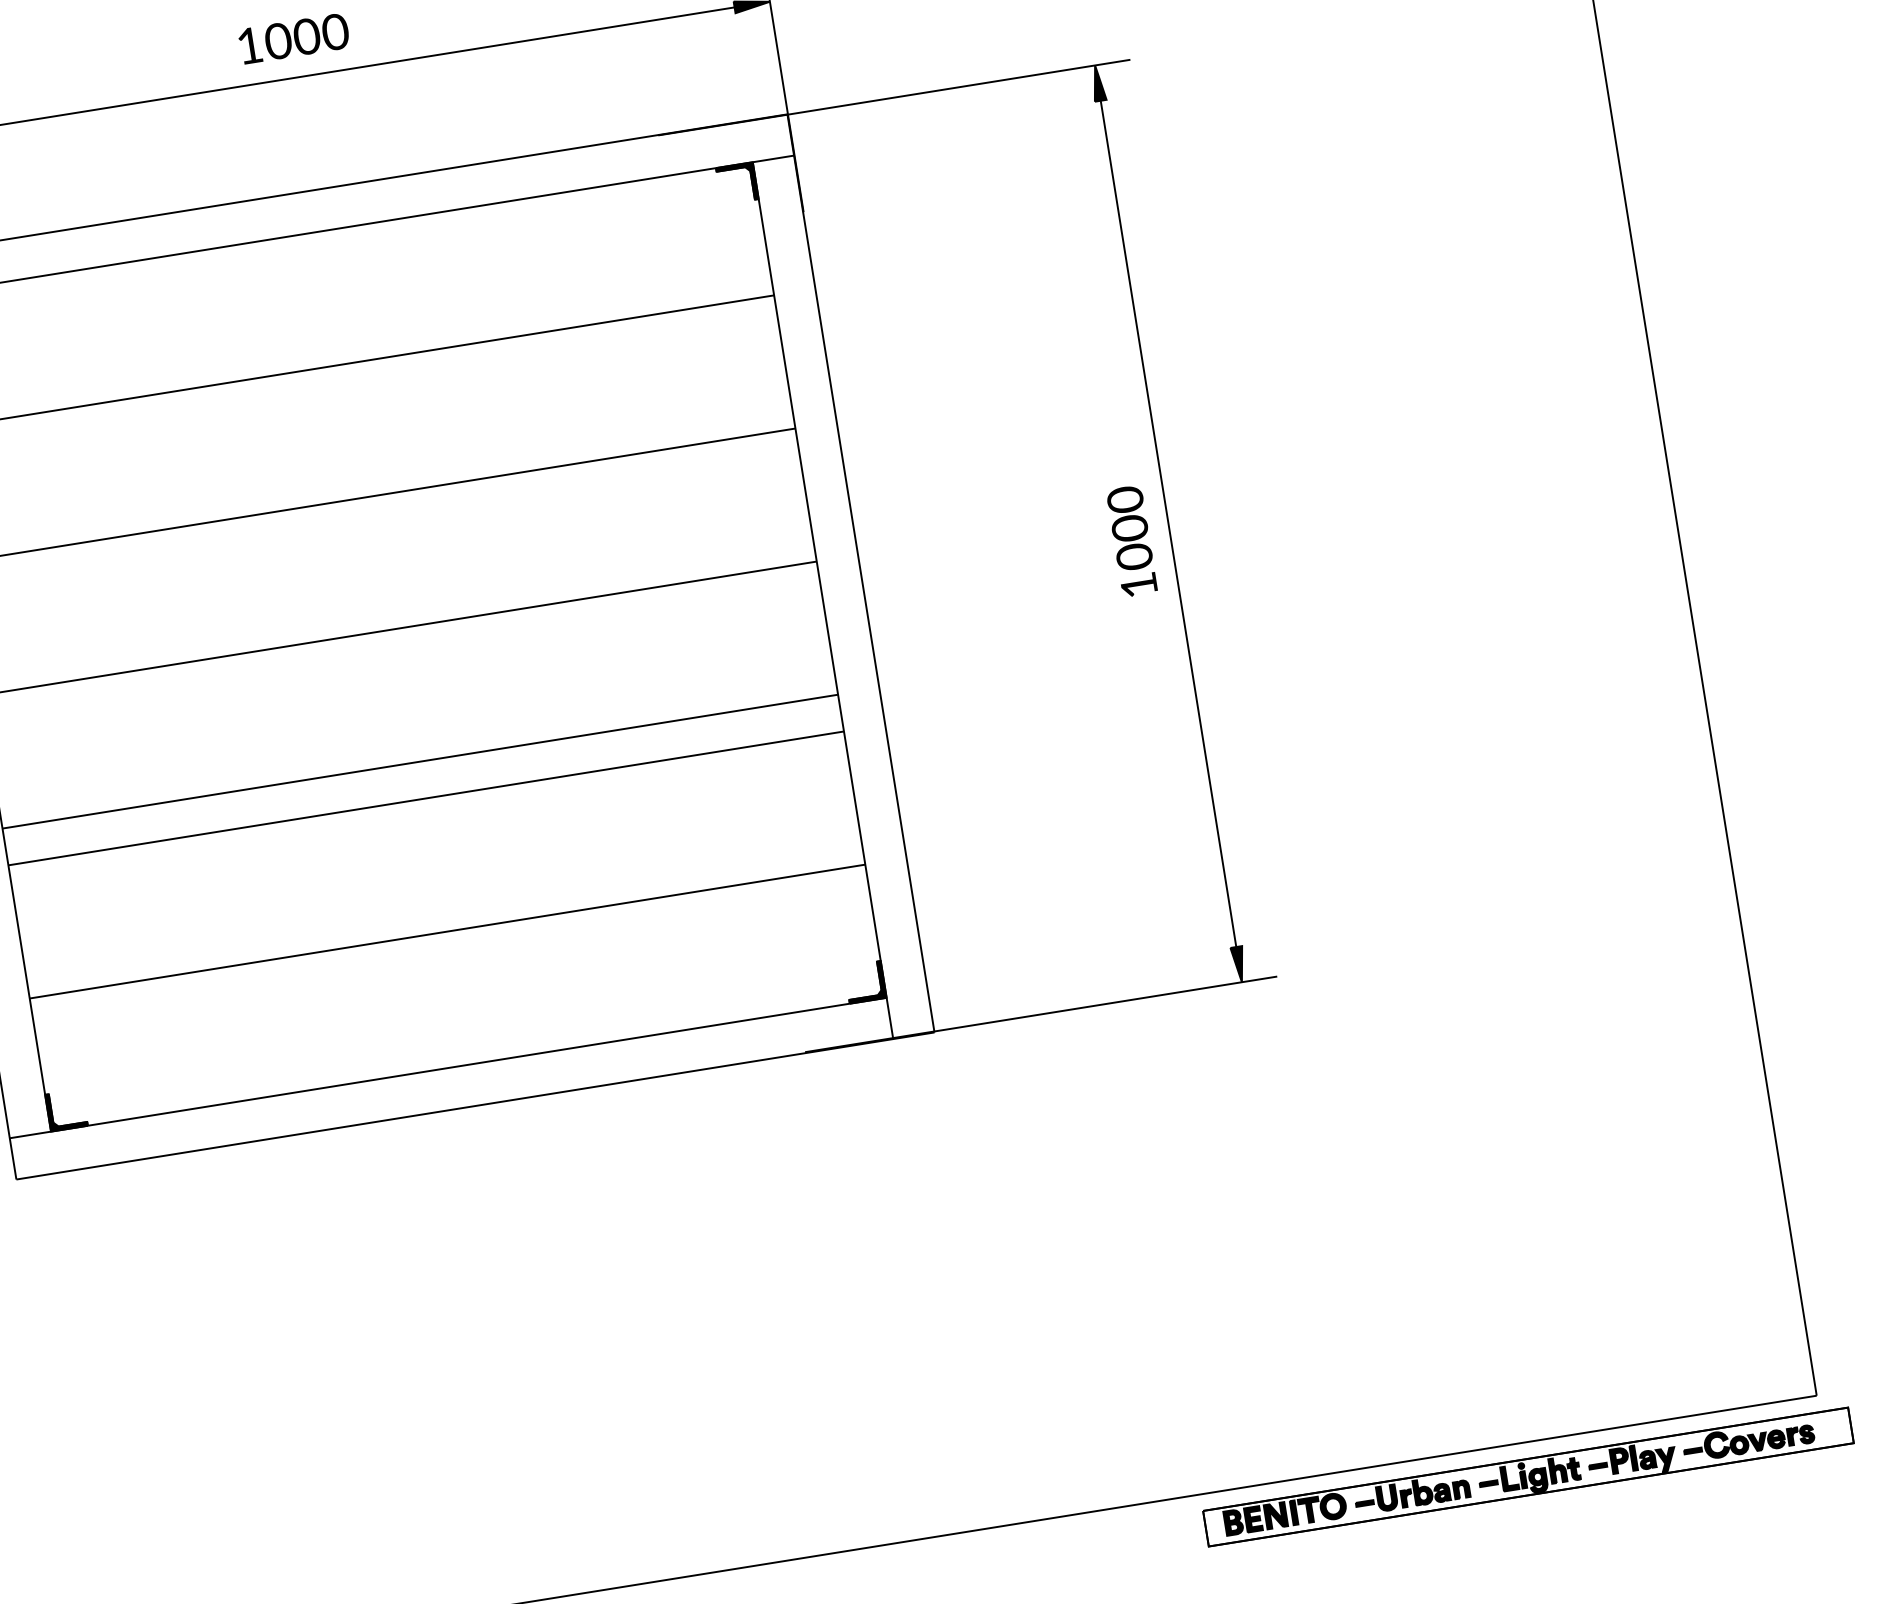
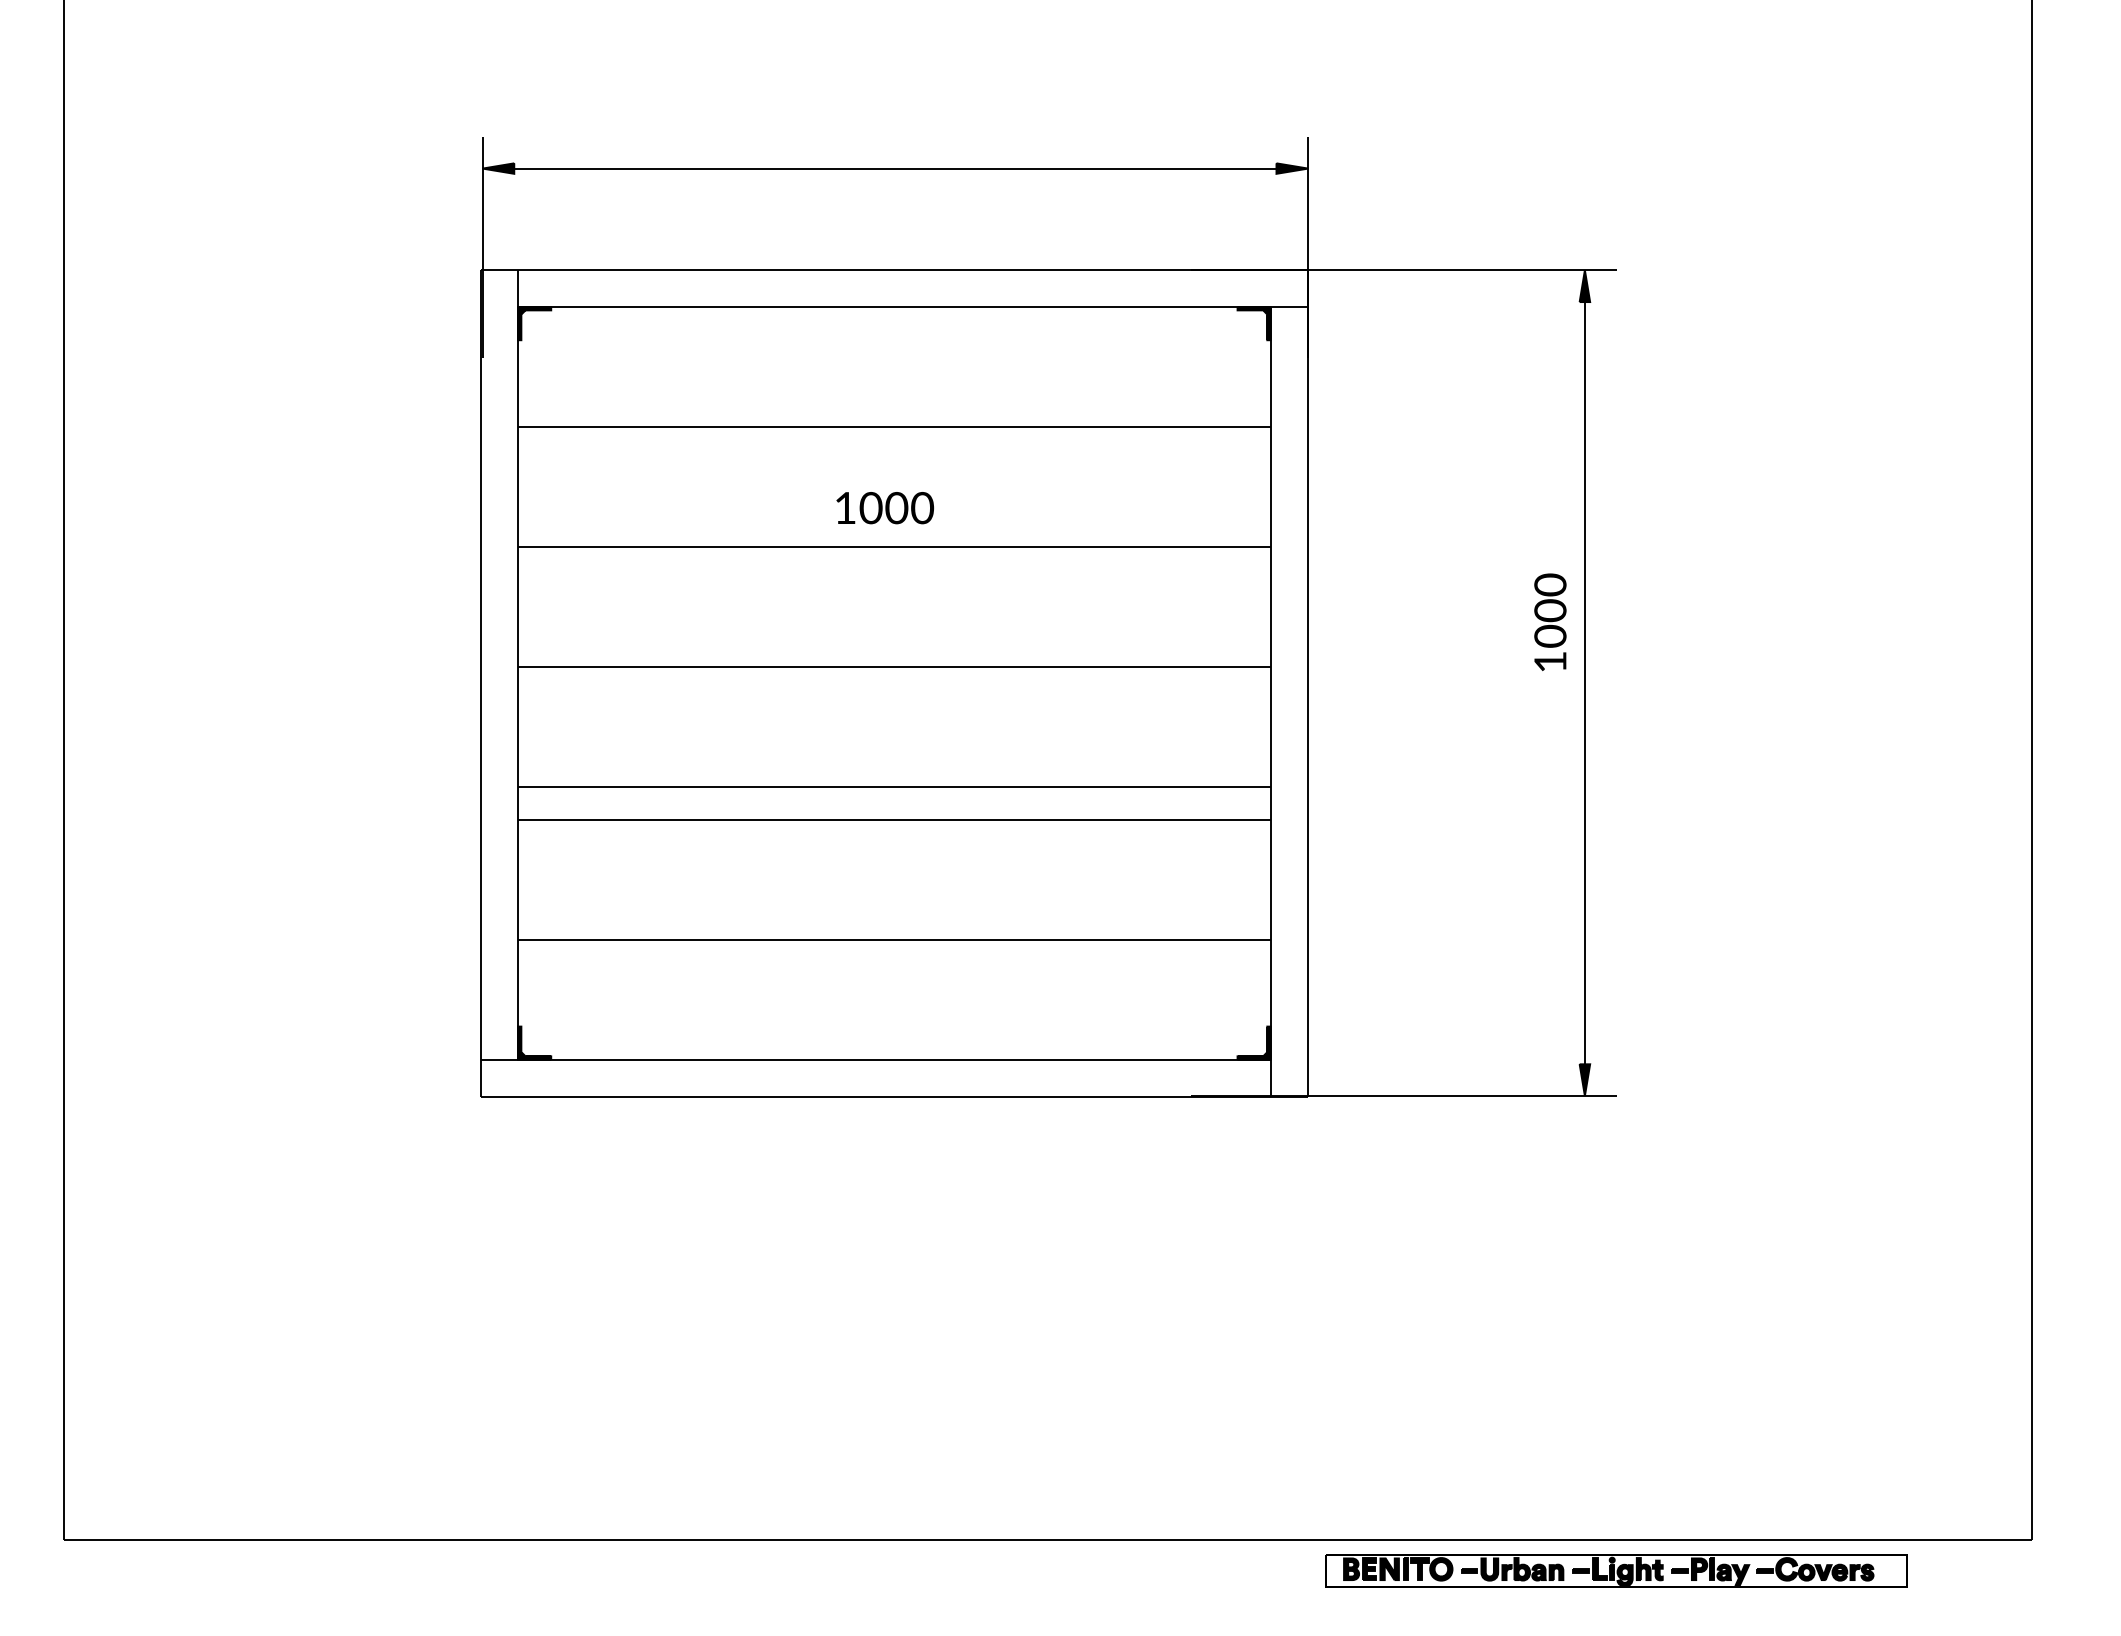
text: (293, 39) -> (884, 508), moved
text: (1131, 540) -> (1550, 621), moved
part: (1527, 1476) -> (1616, 1570), moved

